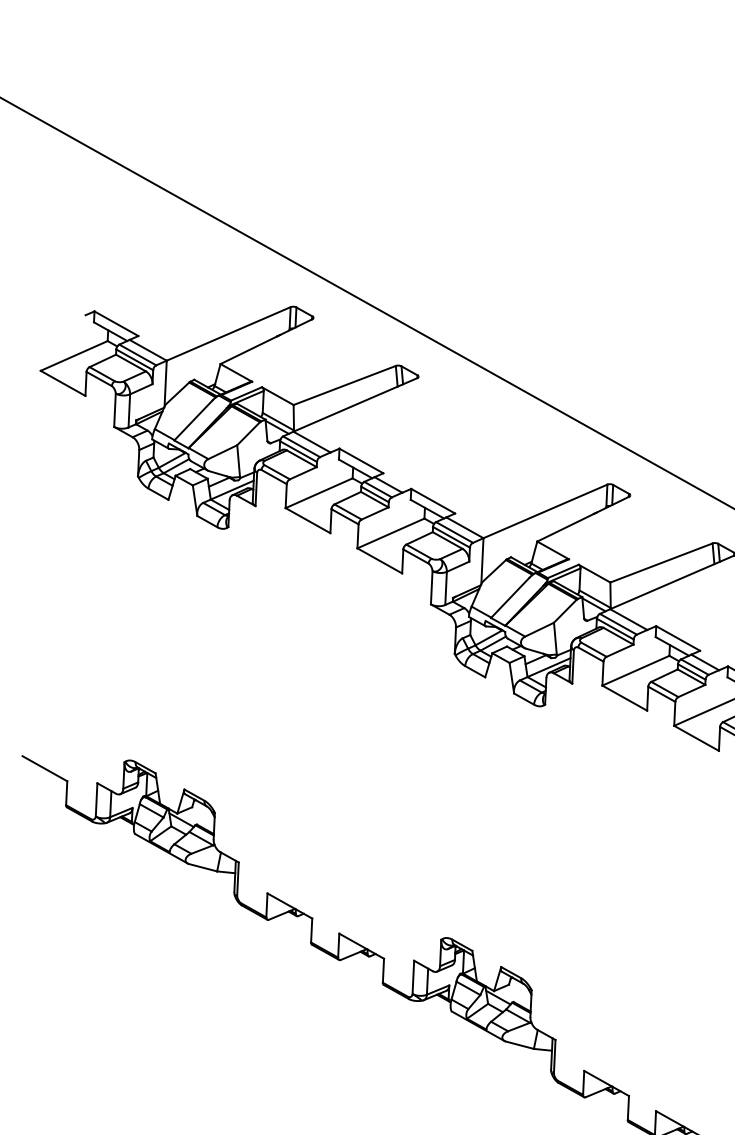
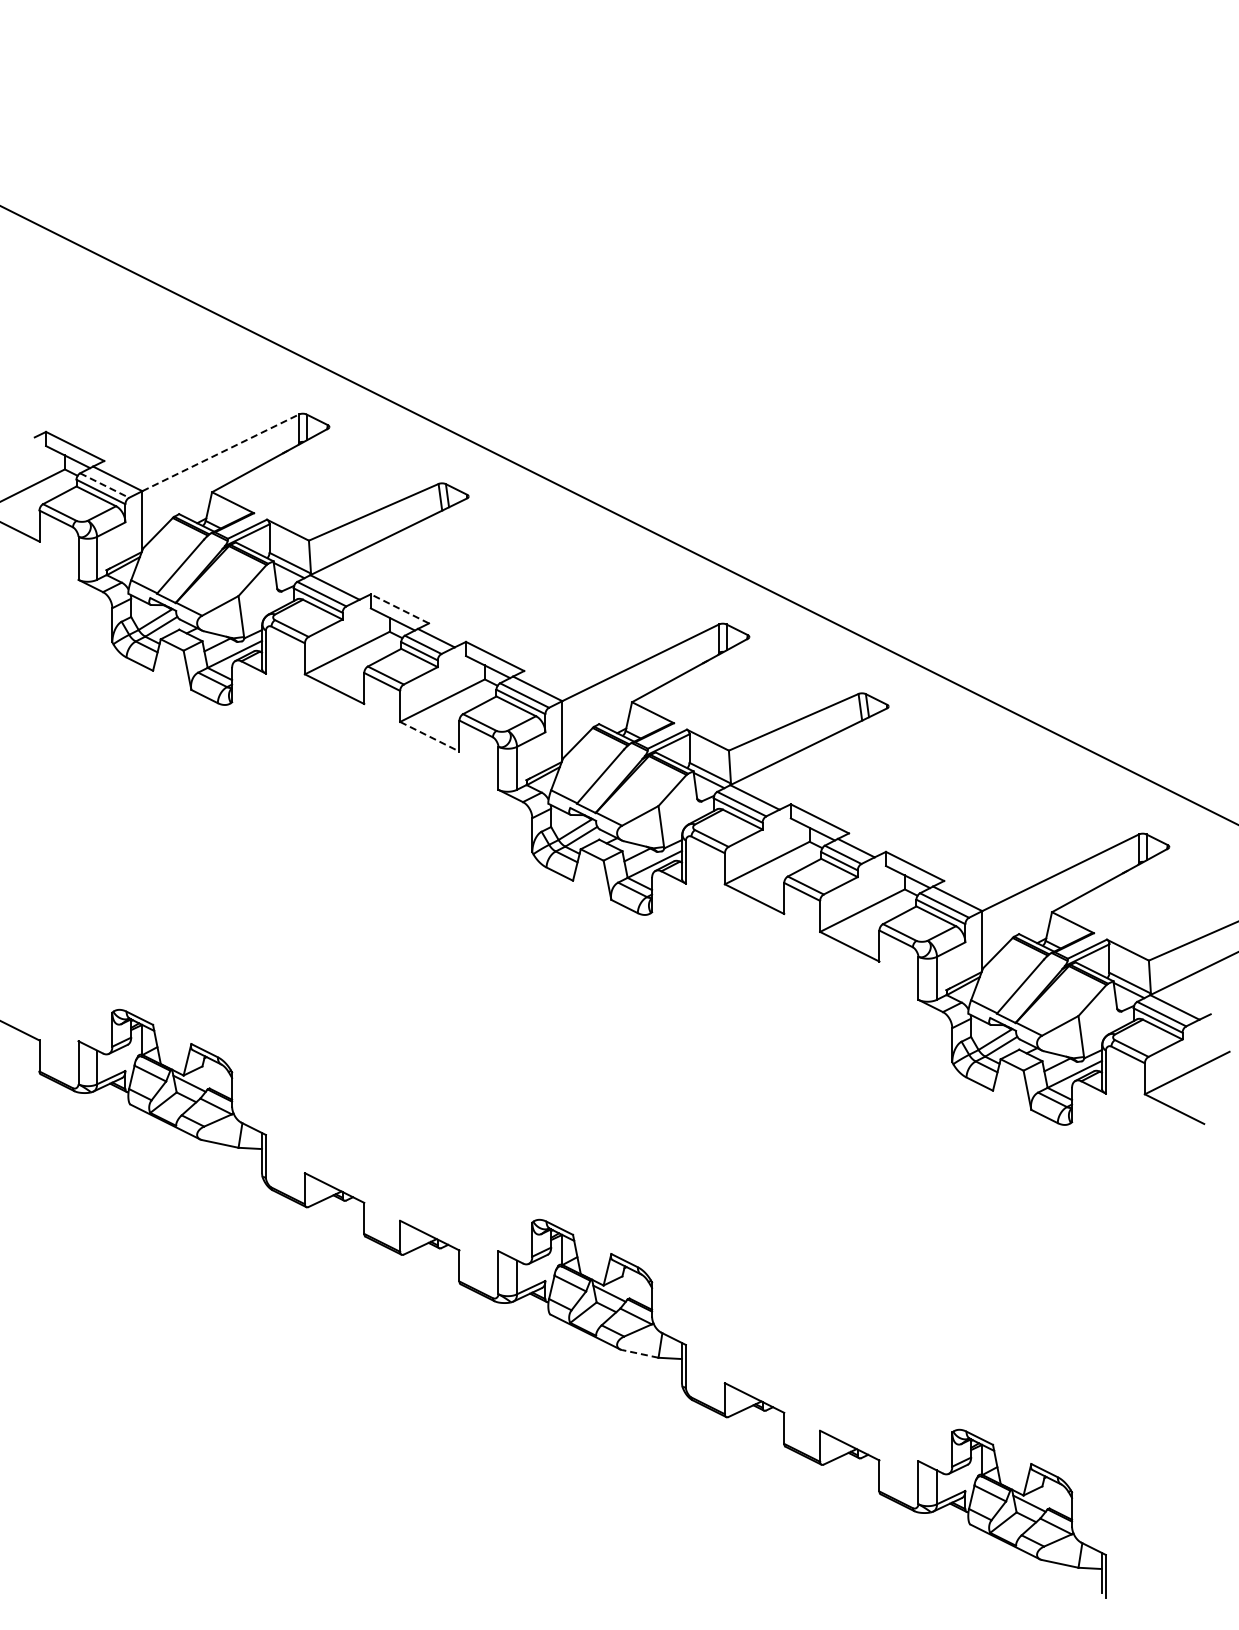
line: (229, 333) -> (221, 452), solid -> dashed
line: (138, 354) -> (105, 485), solid -> dashed
line: (361, 460) -> (399, 608), solid -> dashed
line: (380, 561) -> (430, 737), solid -> dashed
line: (520, 1044) -> (640, 1353), solid -> dashed

